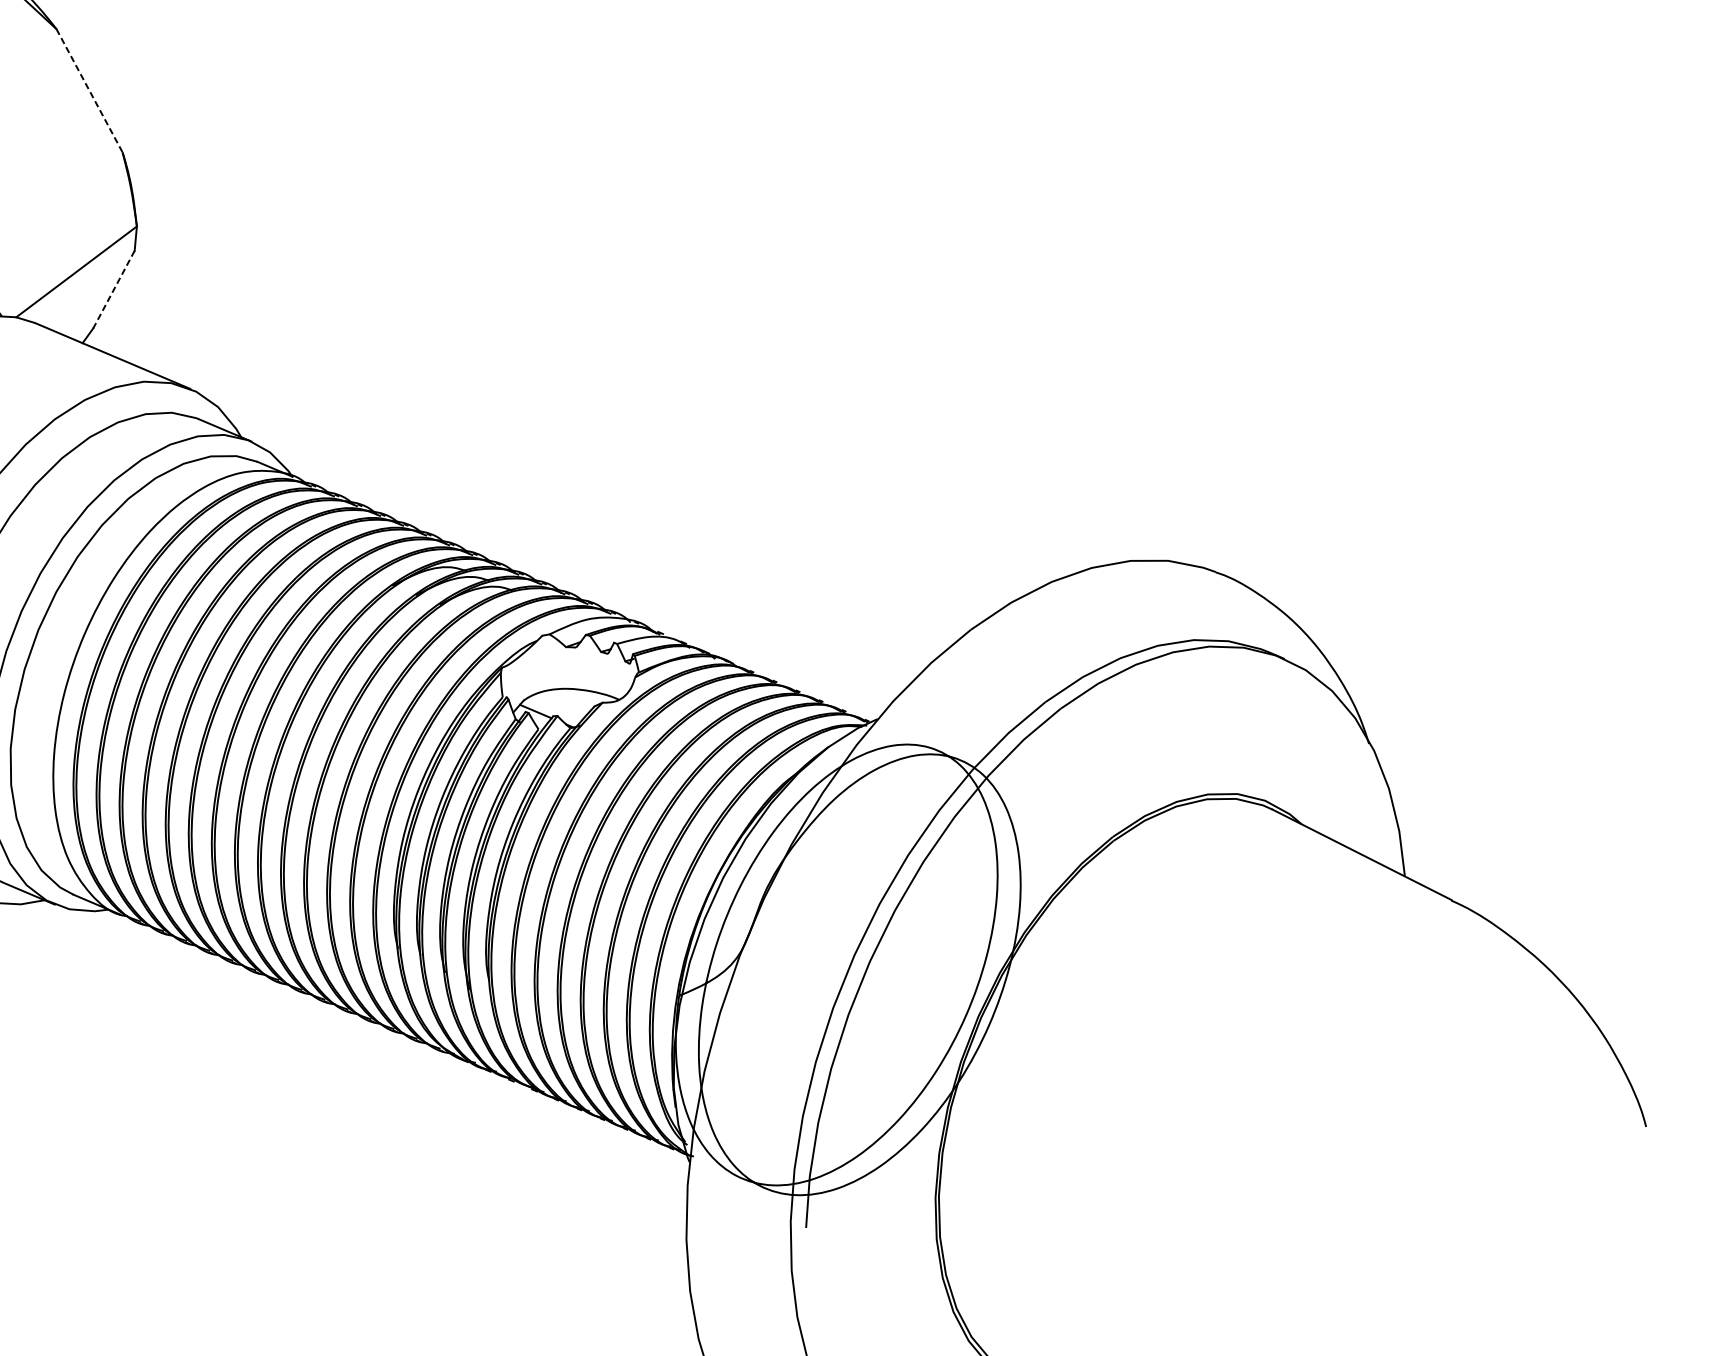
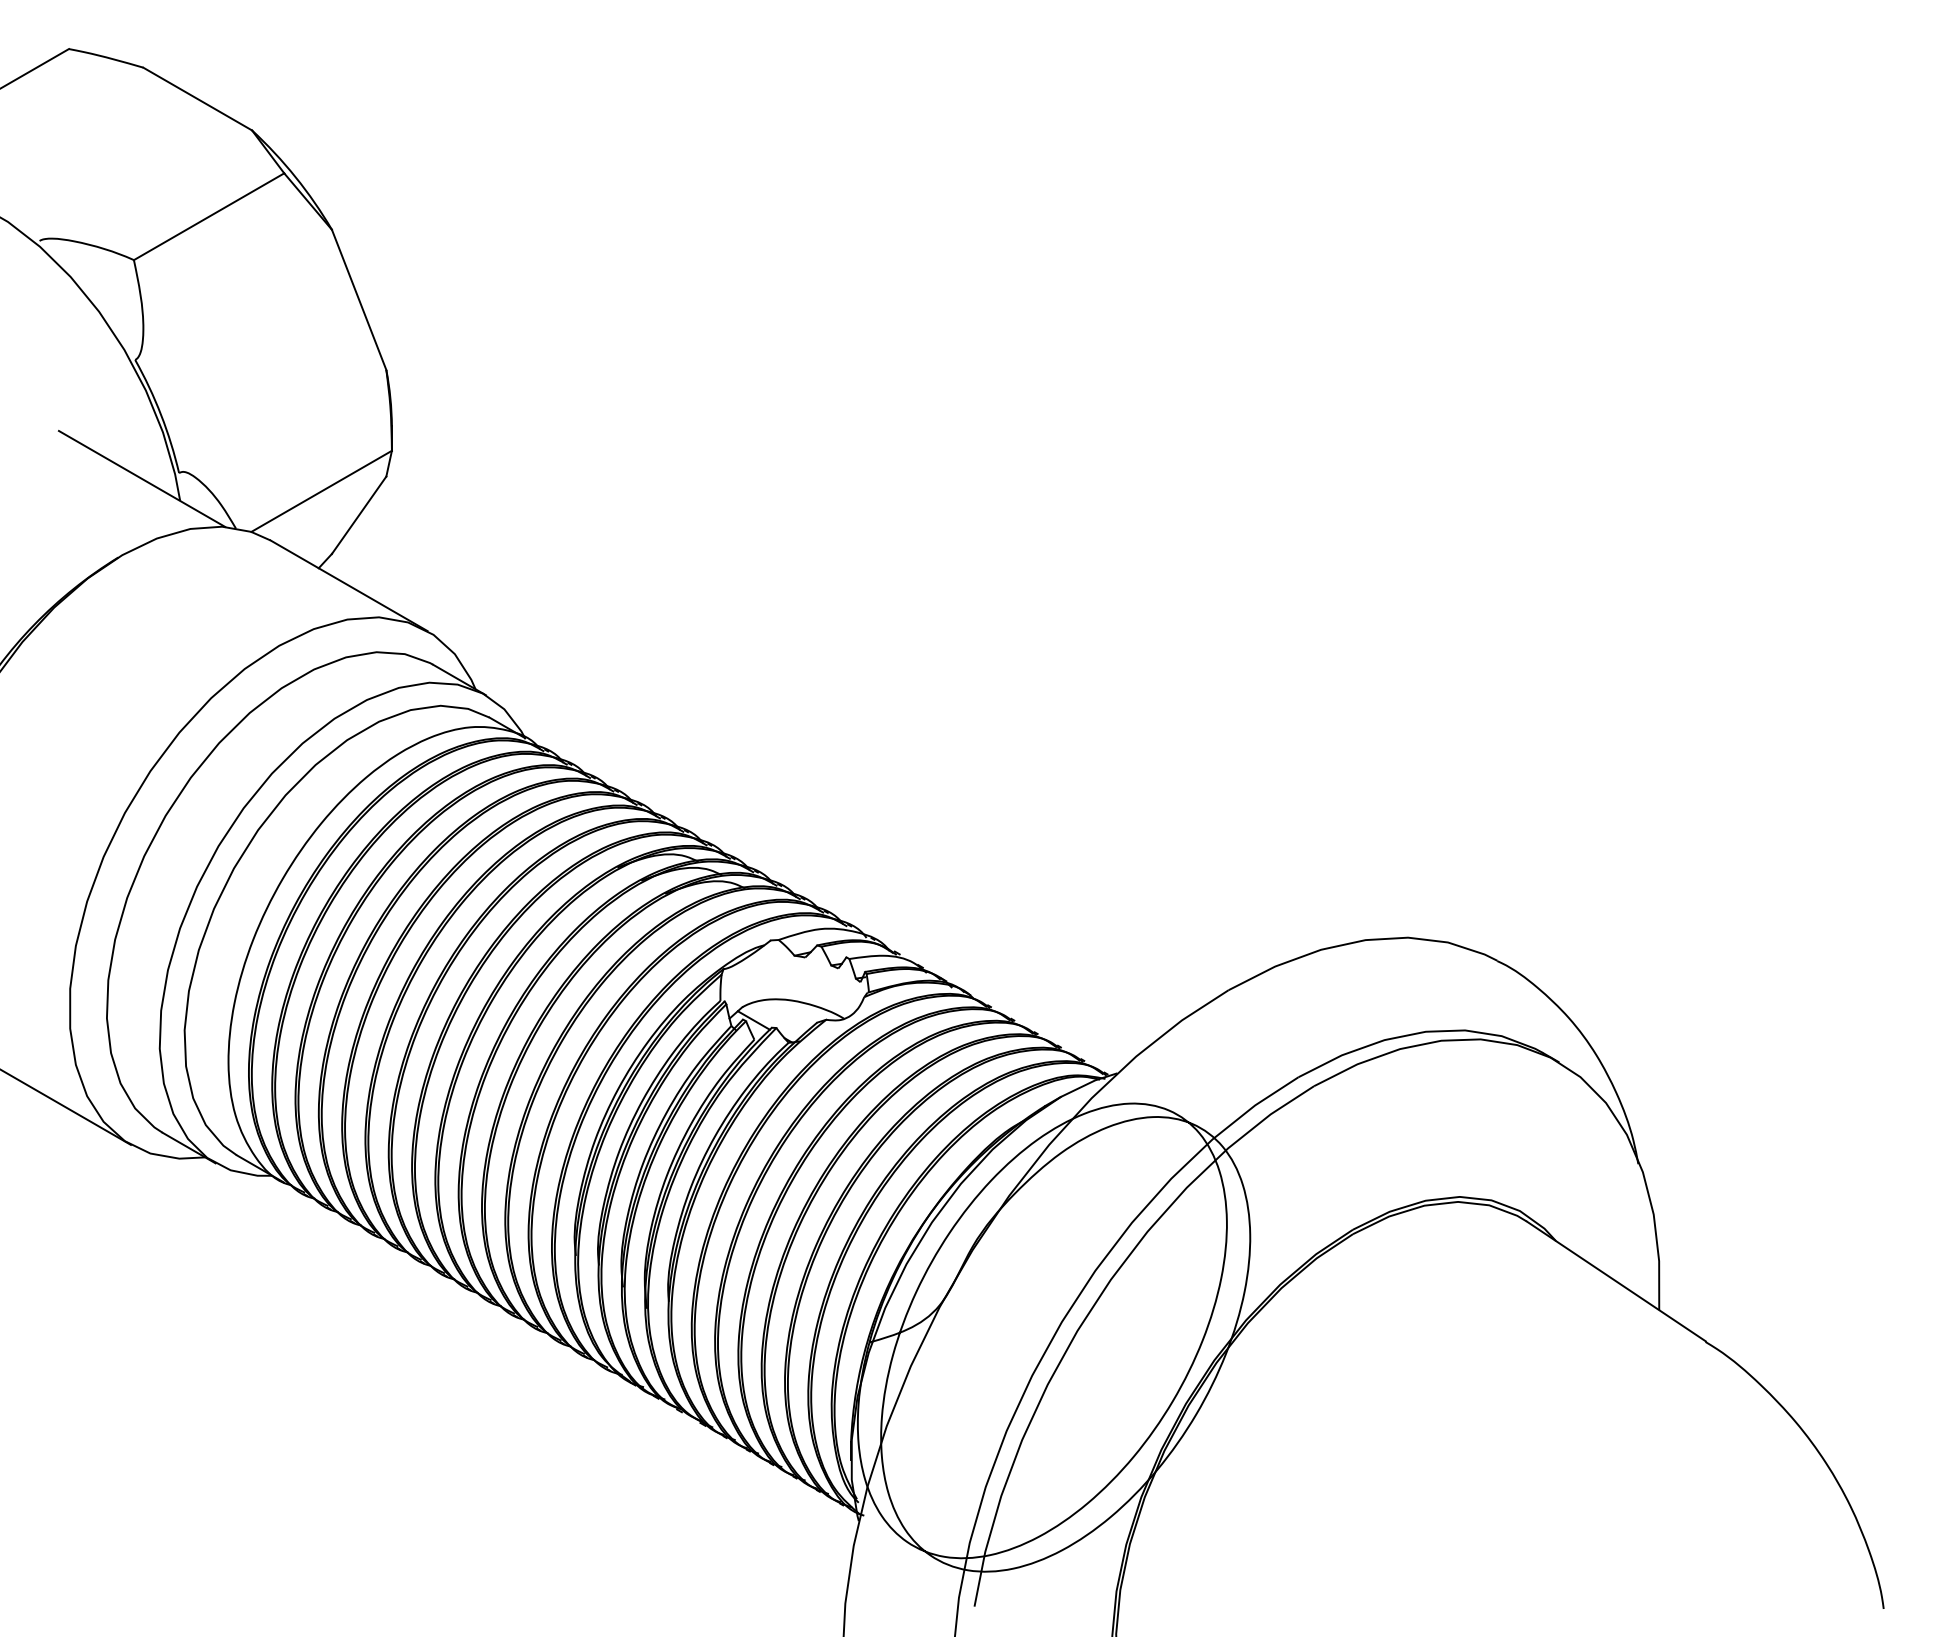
line: (89, 91) -> (359, 300), dashed -> solid
line: (113, 289) -> (358, 515), dashed -> solid

